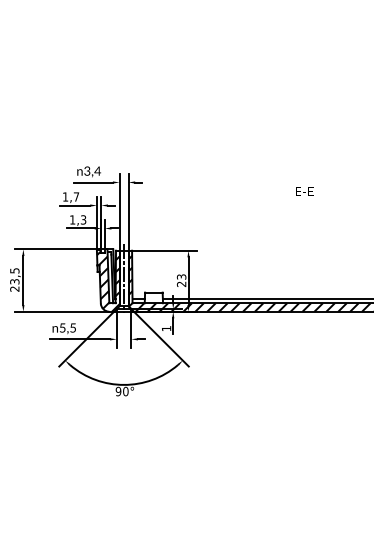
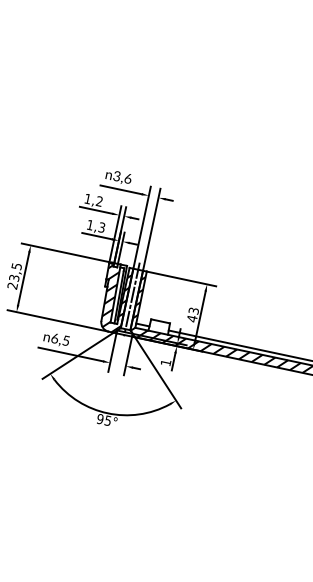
text: (97, 170) -> (128, 177), 3,4 -> 3,6
text: (76, 196) -> (99, 200), 1,7 -> 1,2
text: (181, 284) -> (191, 318), 23 -> 43
text: (62, 327) -> (54, 337), 5,5 -> 6,5
text: (125, 391) -> (107, 420), 90° -> 95°

